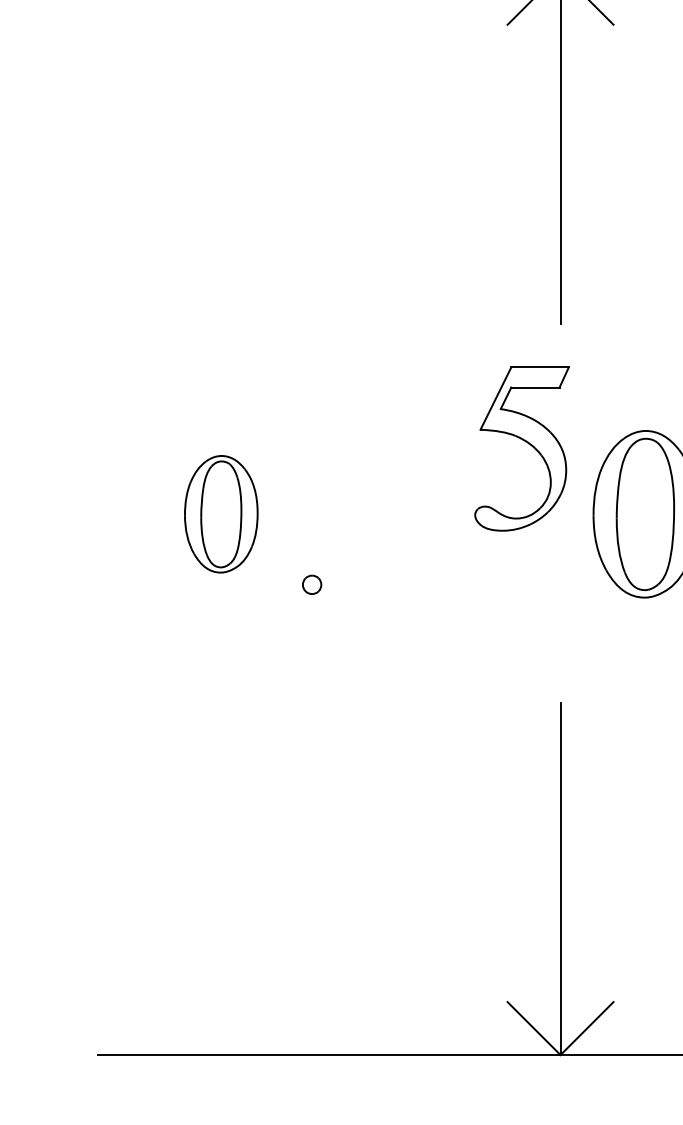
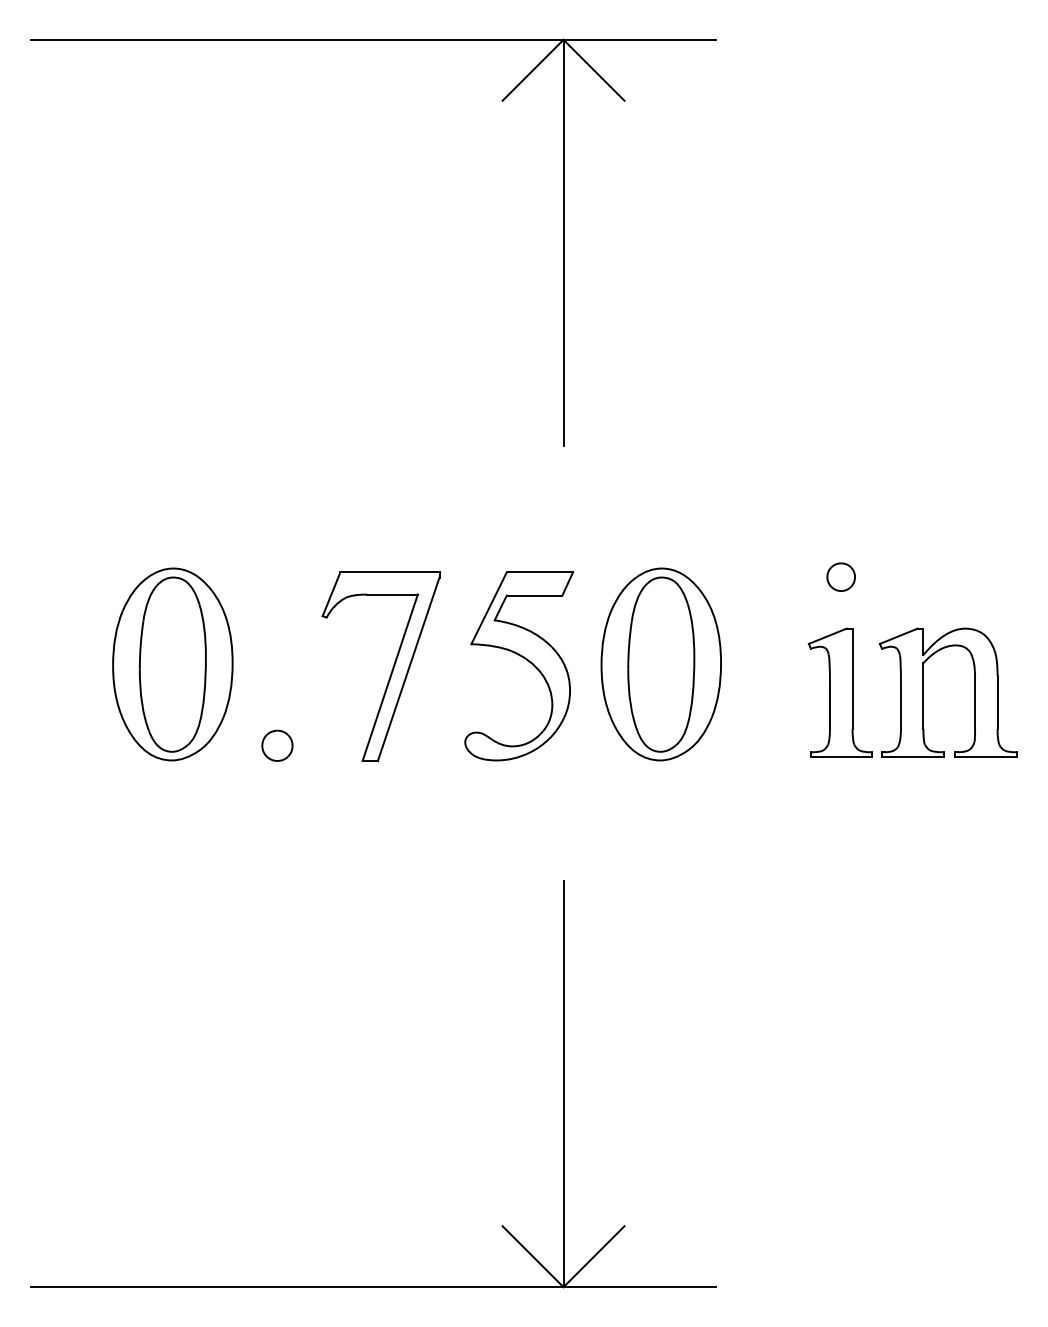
part: (525, 442) -> (523, 658), moved
part: (220, 514) -> (172, 664), size x1.43
part: (411, 519) -> (391, 670), added
part: (312, 584) -> (277, 745), size x1.43

